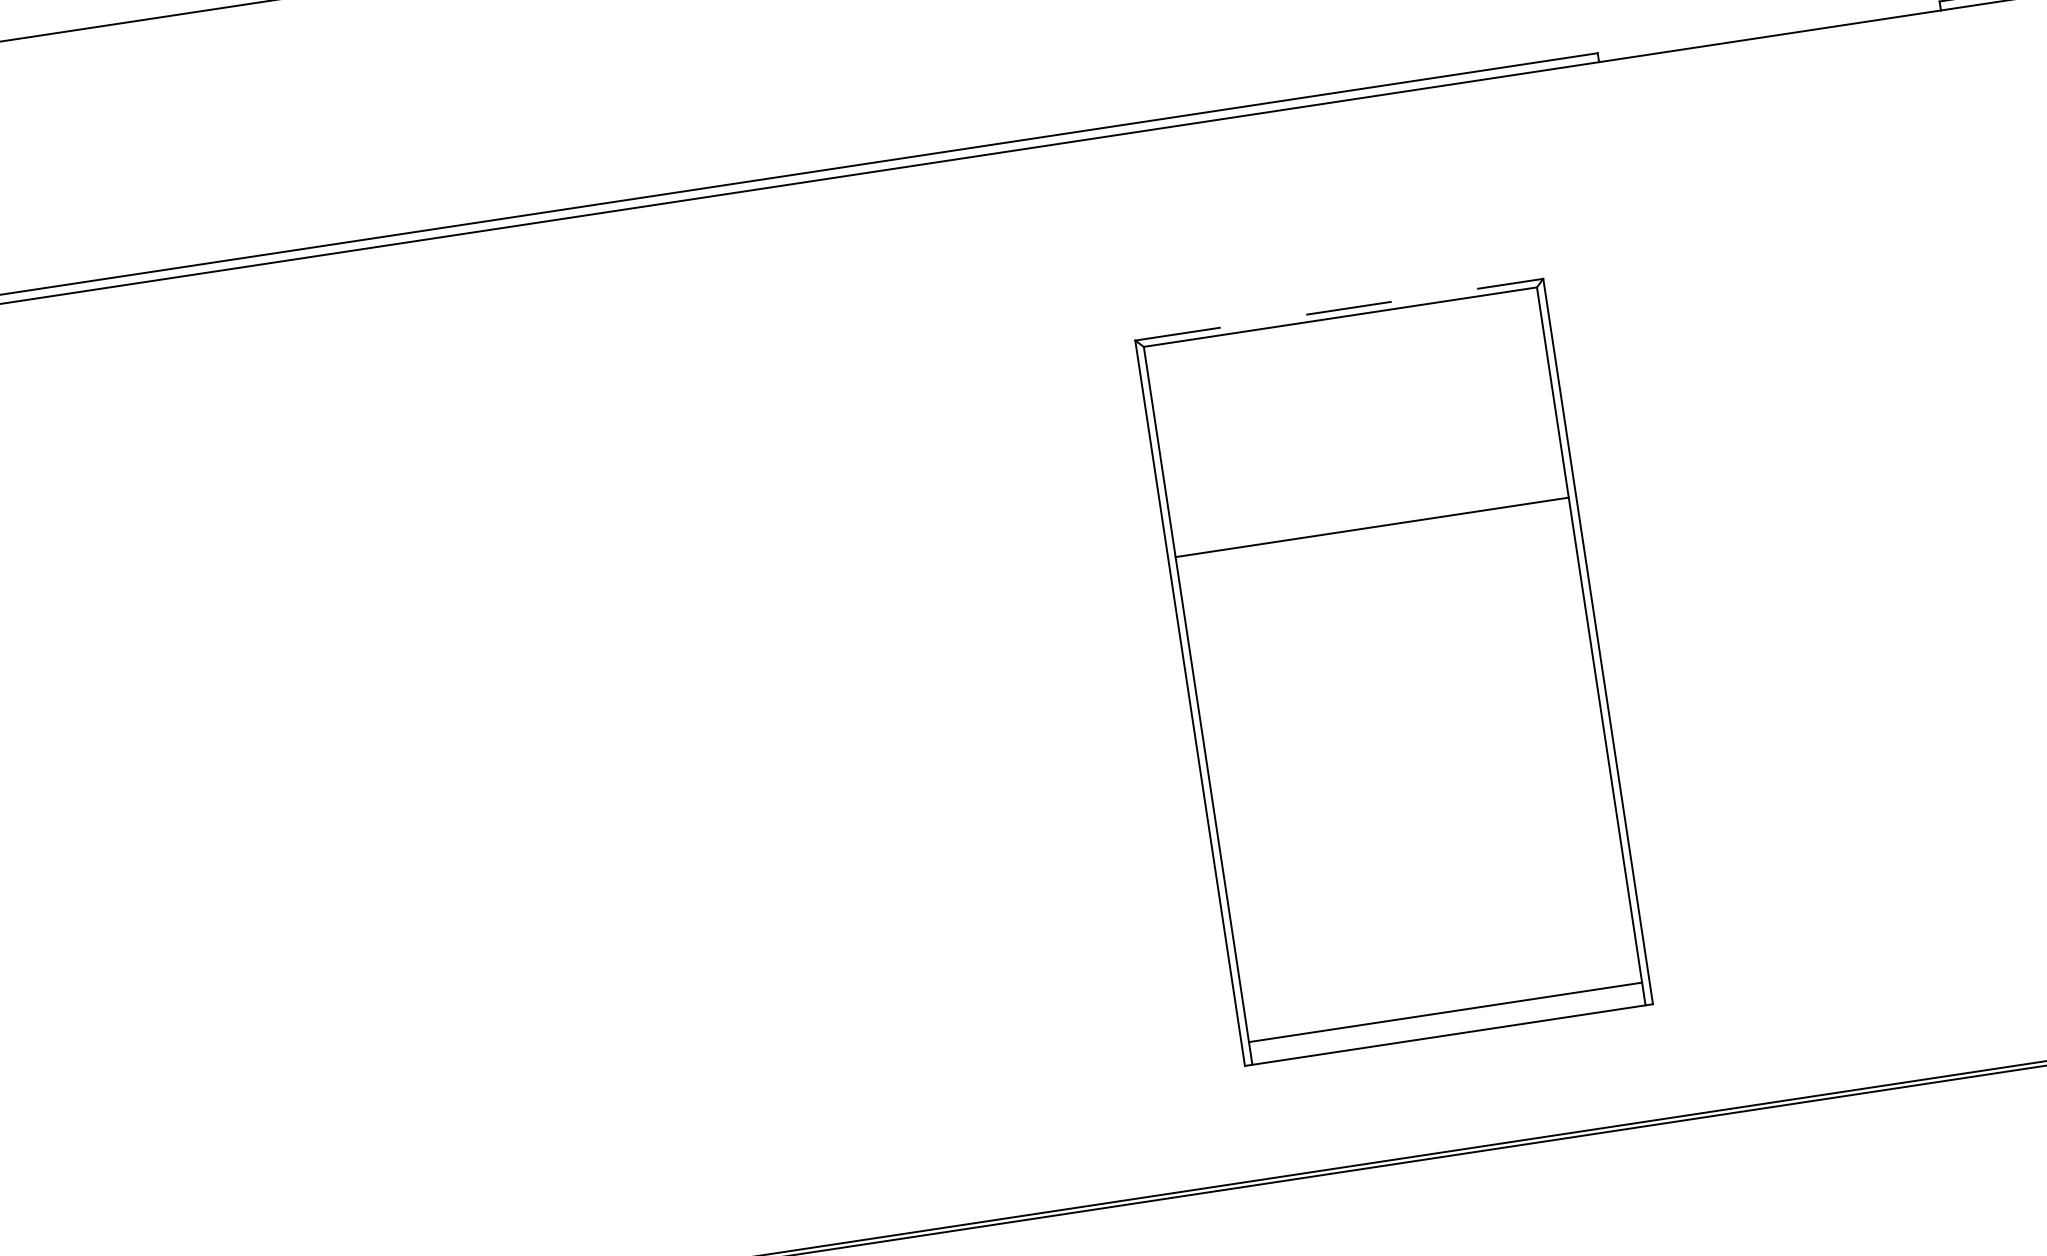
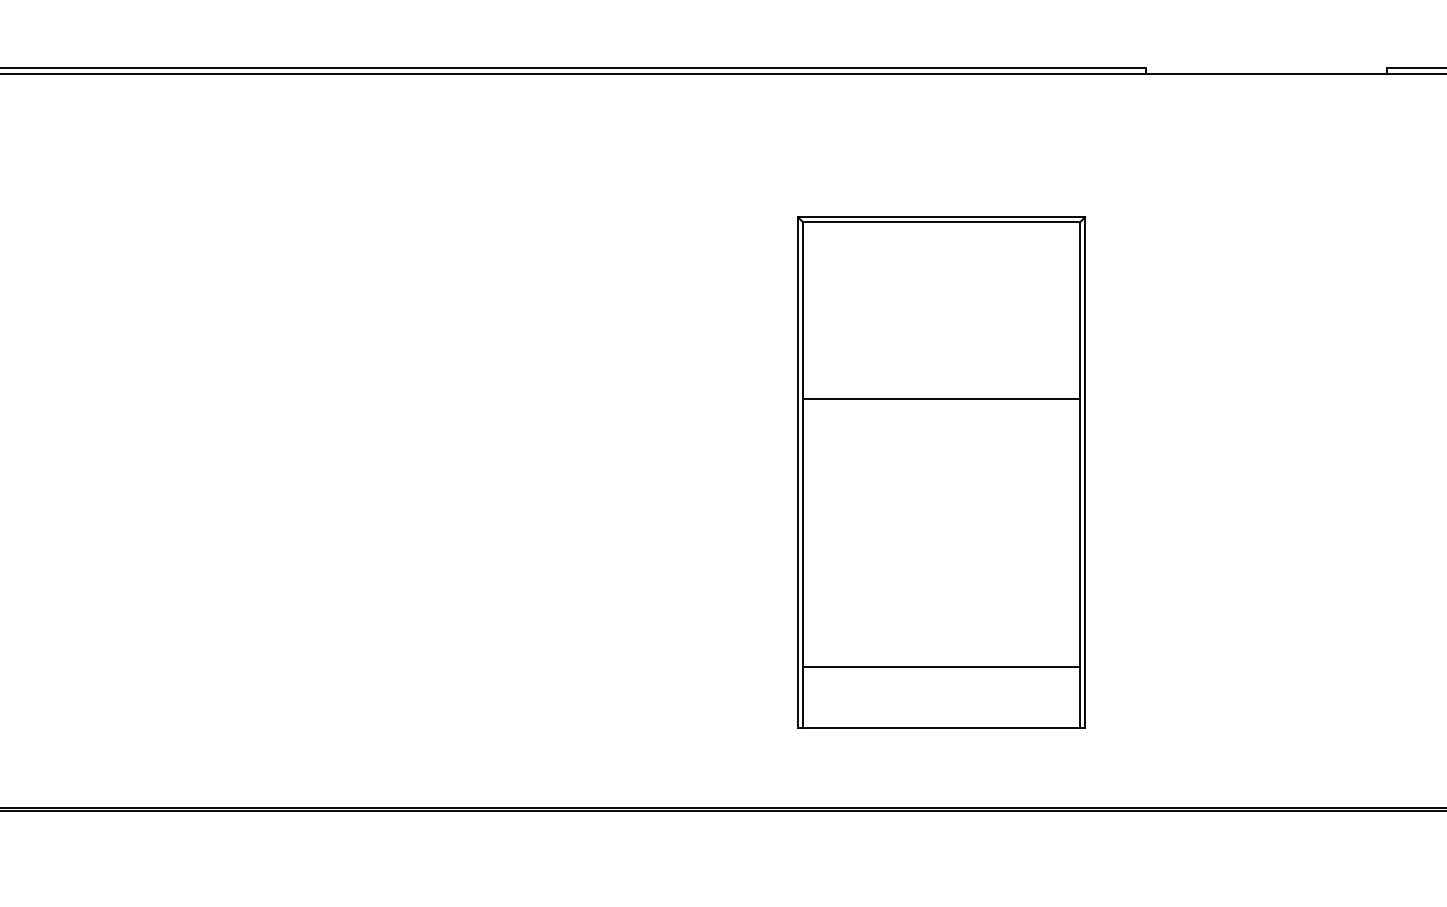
line: (1339, 310) -> (941, 217), dashed -> solid
line: (1372, 527) -> (941, 399), moved
line: (1445, 1012) -> (941, 666), moved

